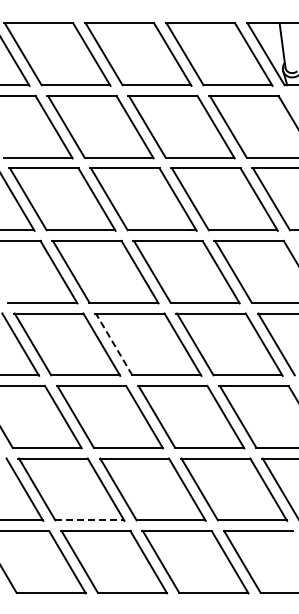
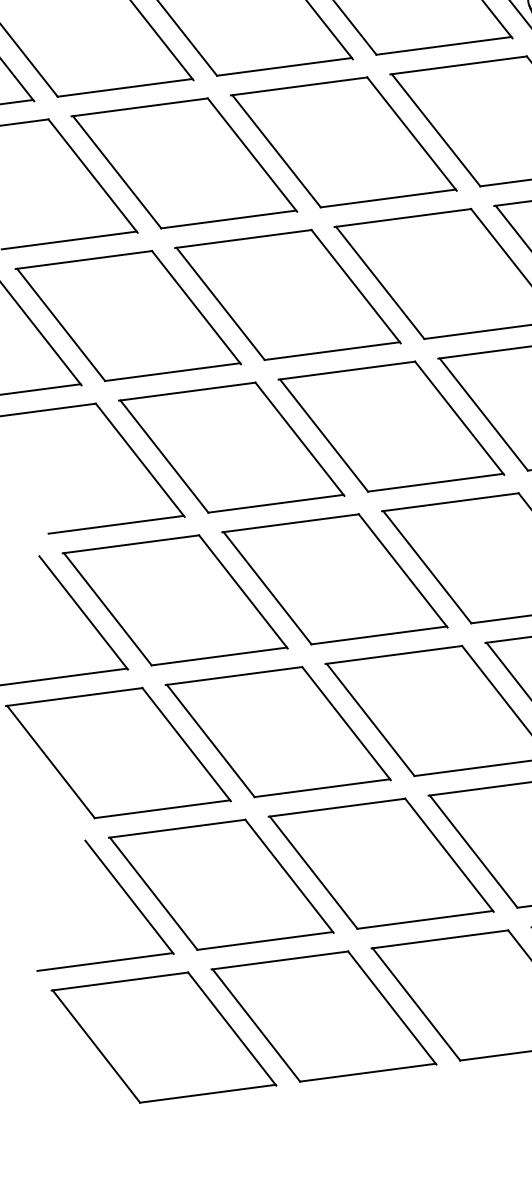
line: (114, 344) -> (268, 588), dashed -> solid
line: (90, 520) -> (266, 940), dashed -> solid

